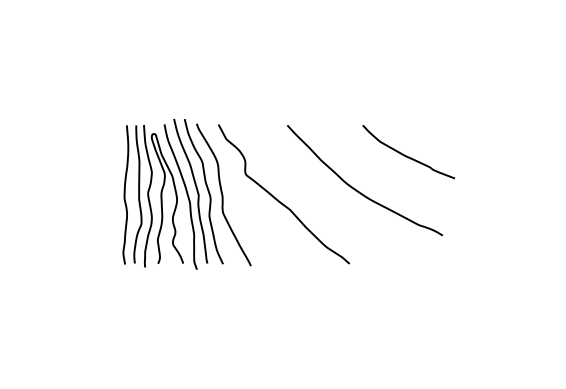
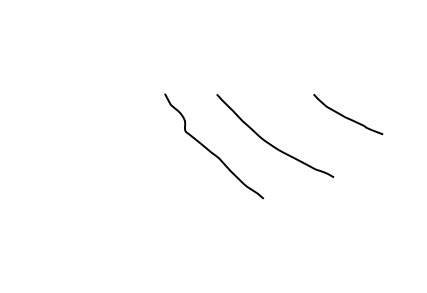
curve: (406, 154) -> (346, 116), moved
part: (186, 194) -> (140, 146), removed

